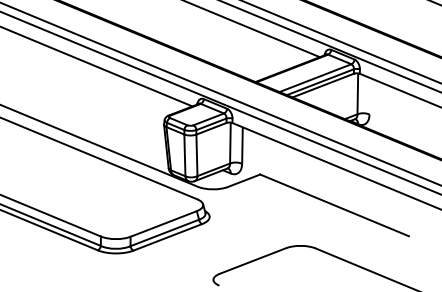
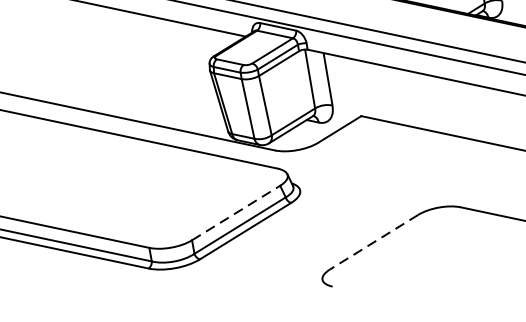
line: (164, 223) -> (237, 212), solid -> dashed
line: (252, 261) -> (373, 243), solid -> dashed

